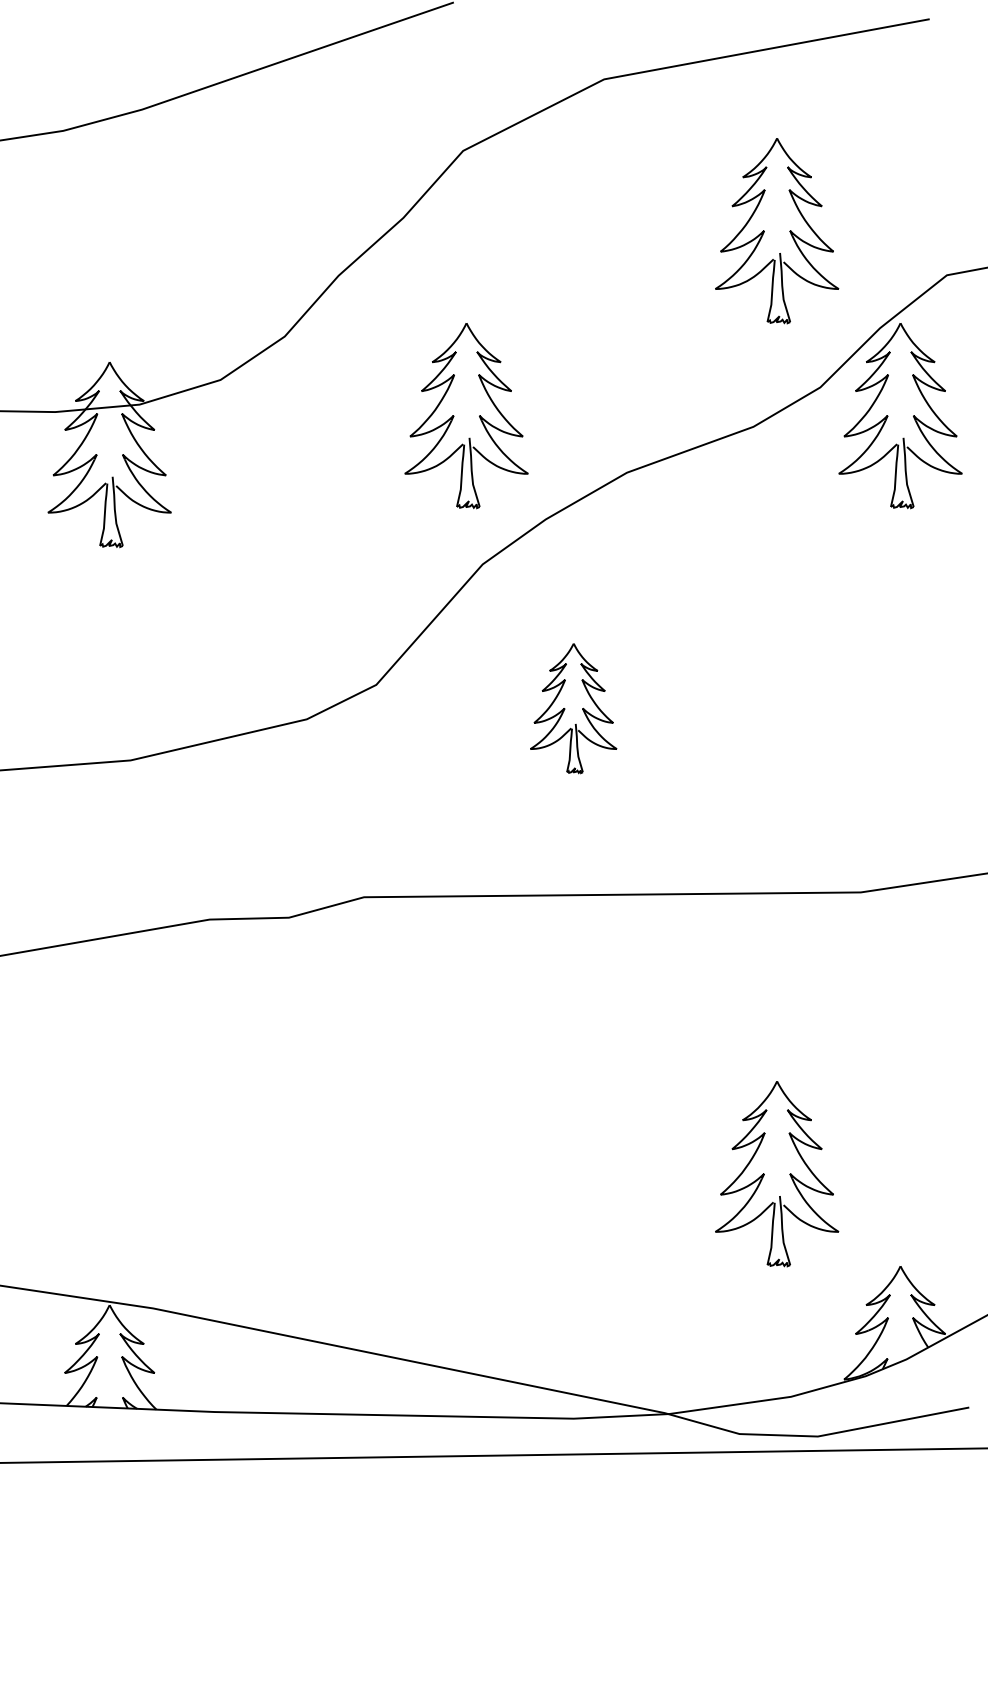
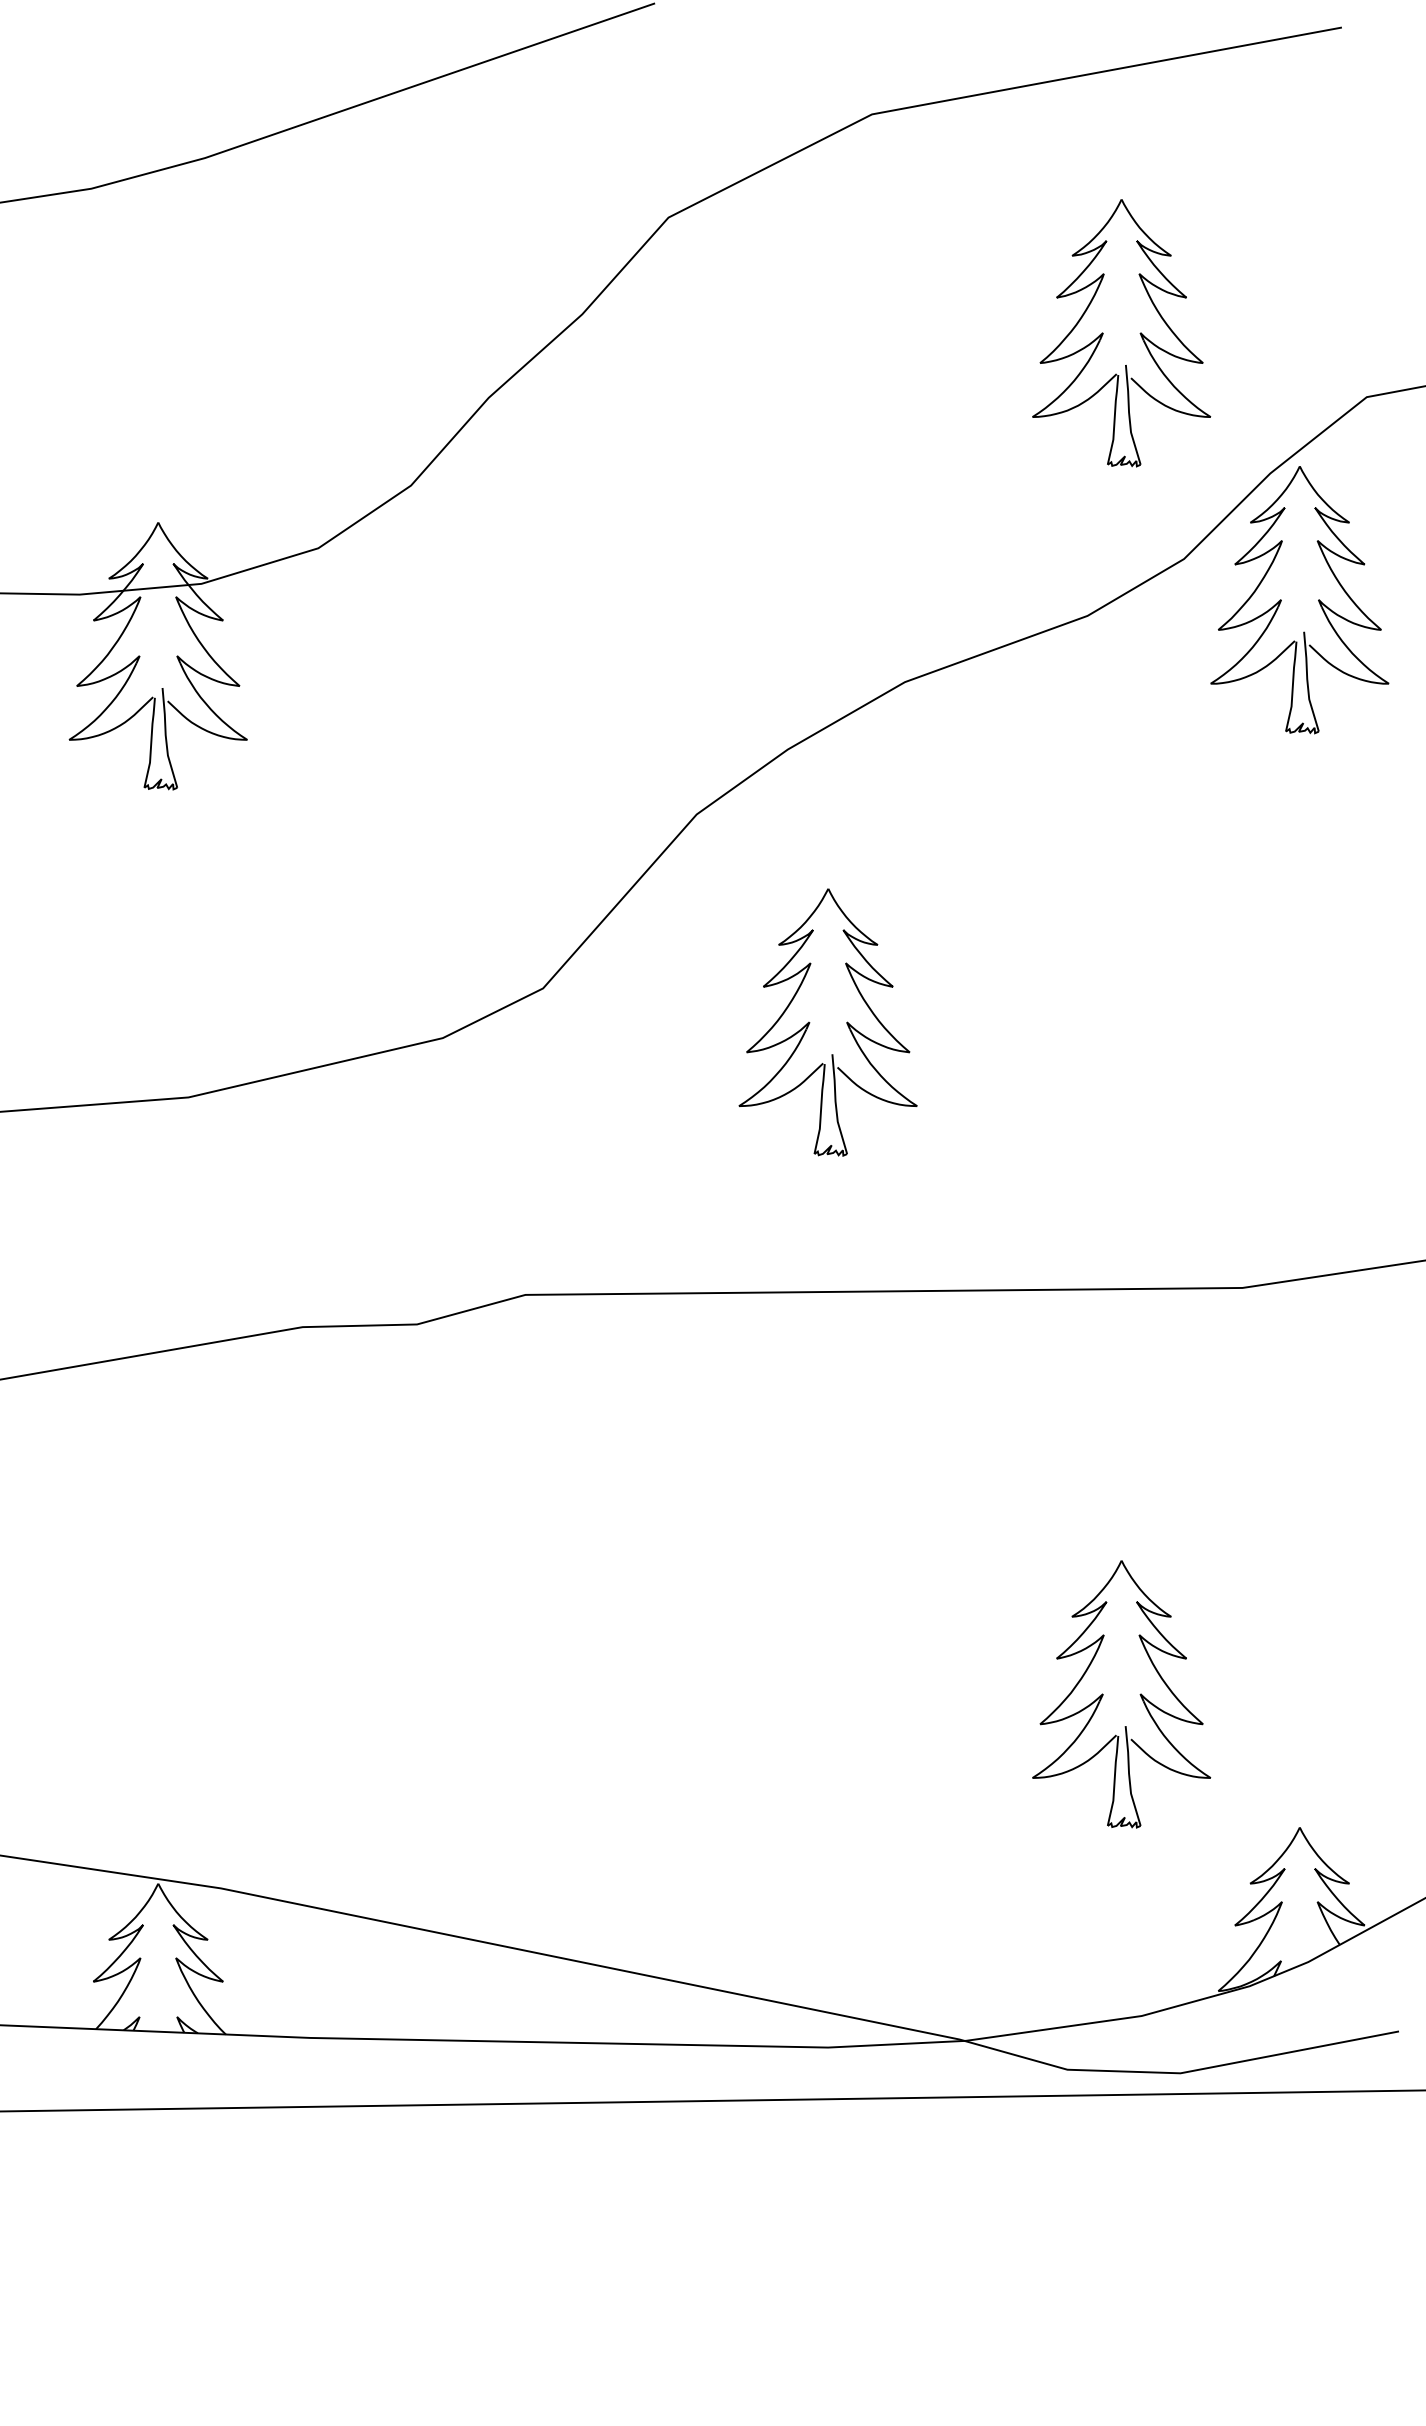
part: (466, 416) -> (673, 600), removed
part: (573, 708) -> (827, 1022), size x1.43

